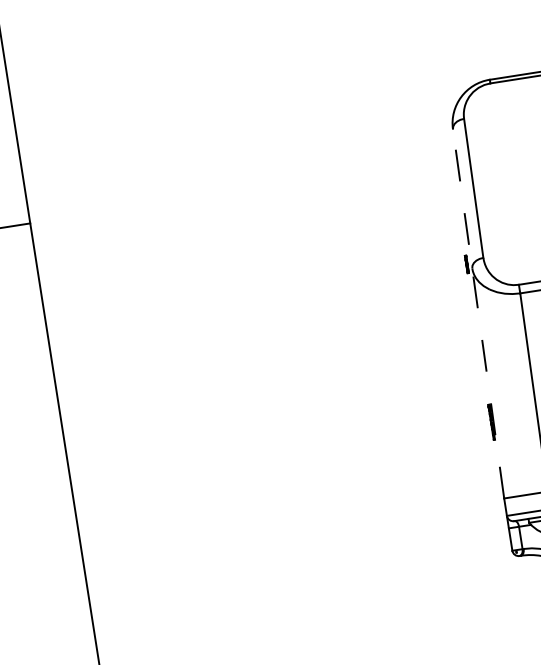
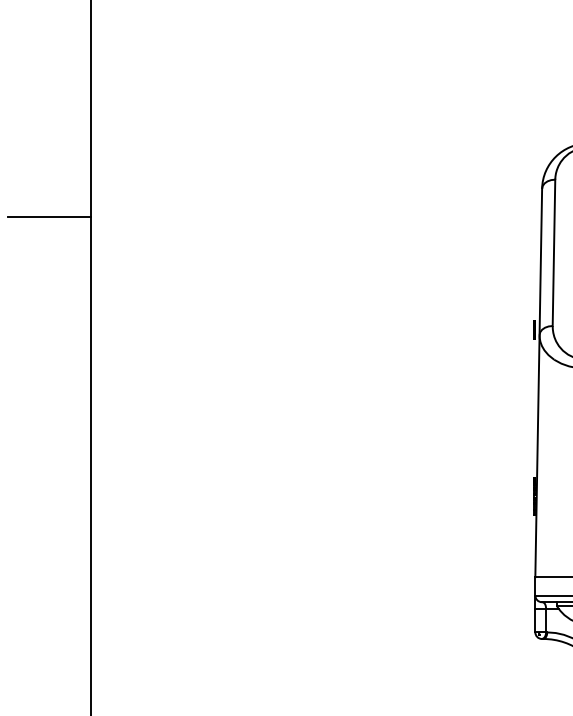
line: (478, 313) -> (538, 382), dashed -> solid

